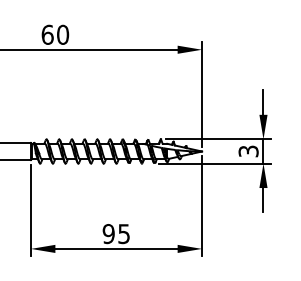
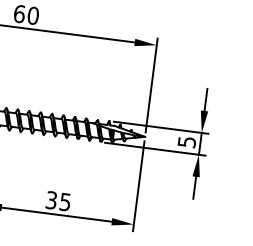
text: (248, 150) -> (186, 141), 3 -> 5
text: (108, 233) -> (51, 199), 95 -> 35

